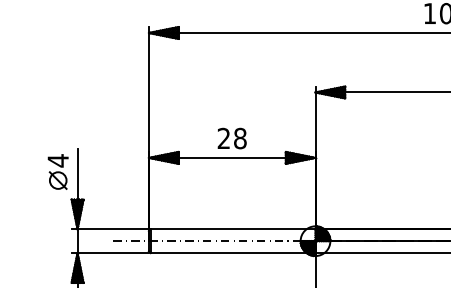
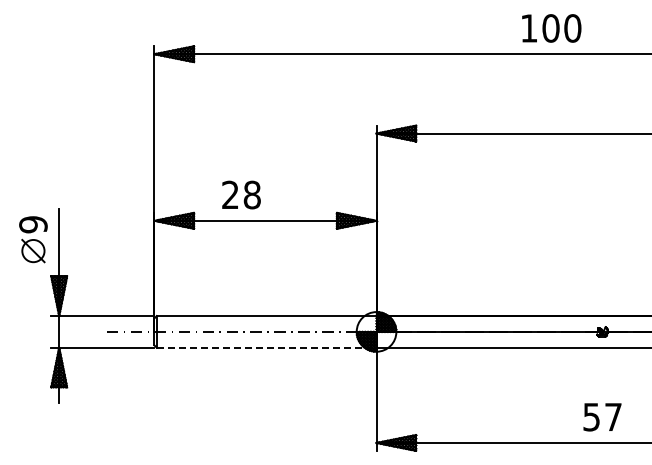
text: (232, 138) -> (241, 194), moved
text: (58, 160) -> (33, 224), 4 -> 9
line: (232, 252) -> (266, 347), solid -> dashed

